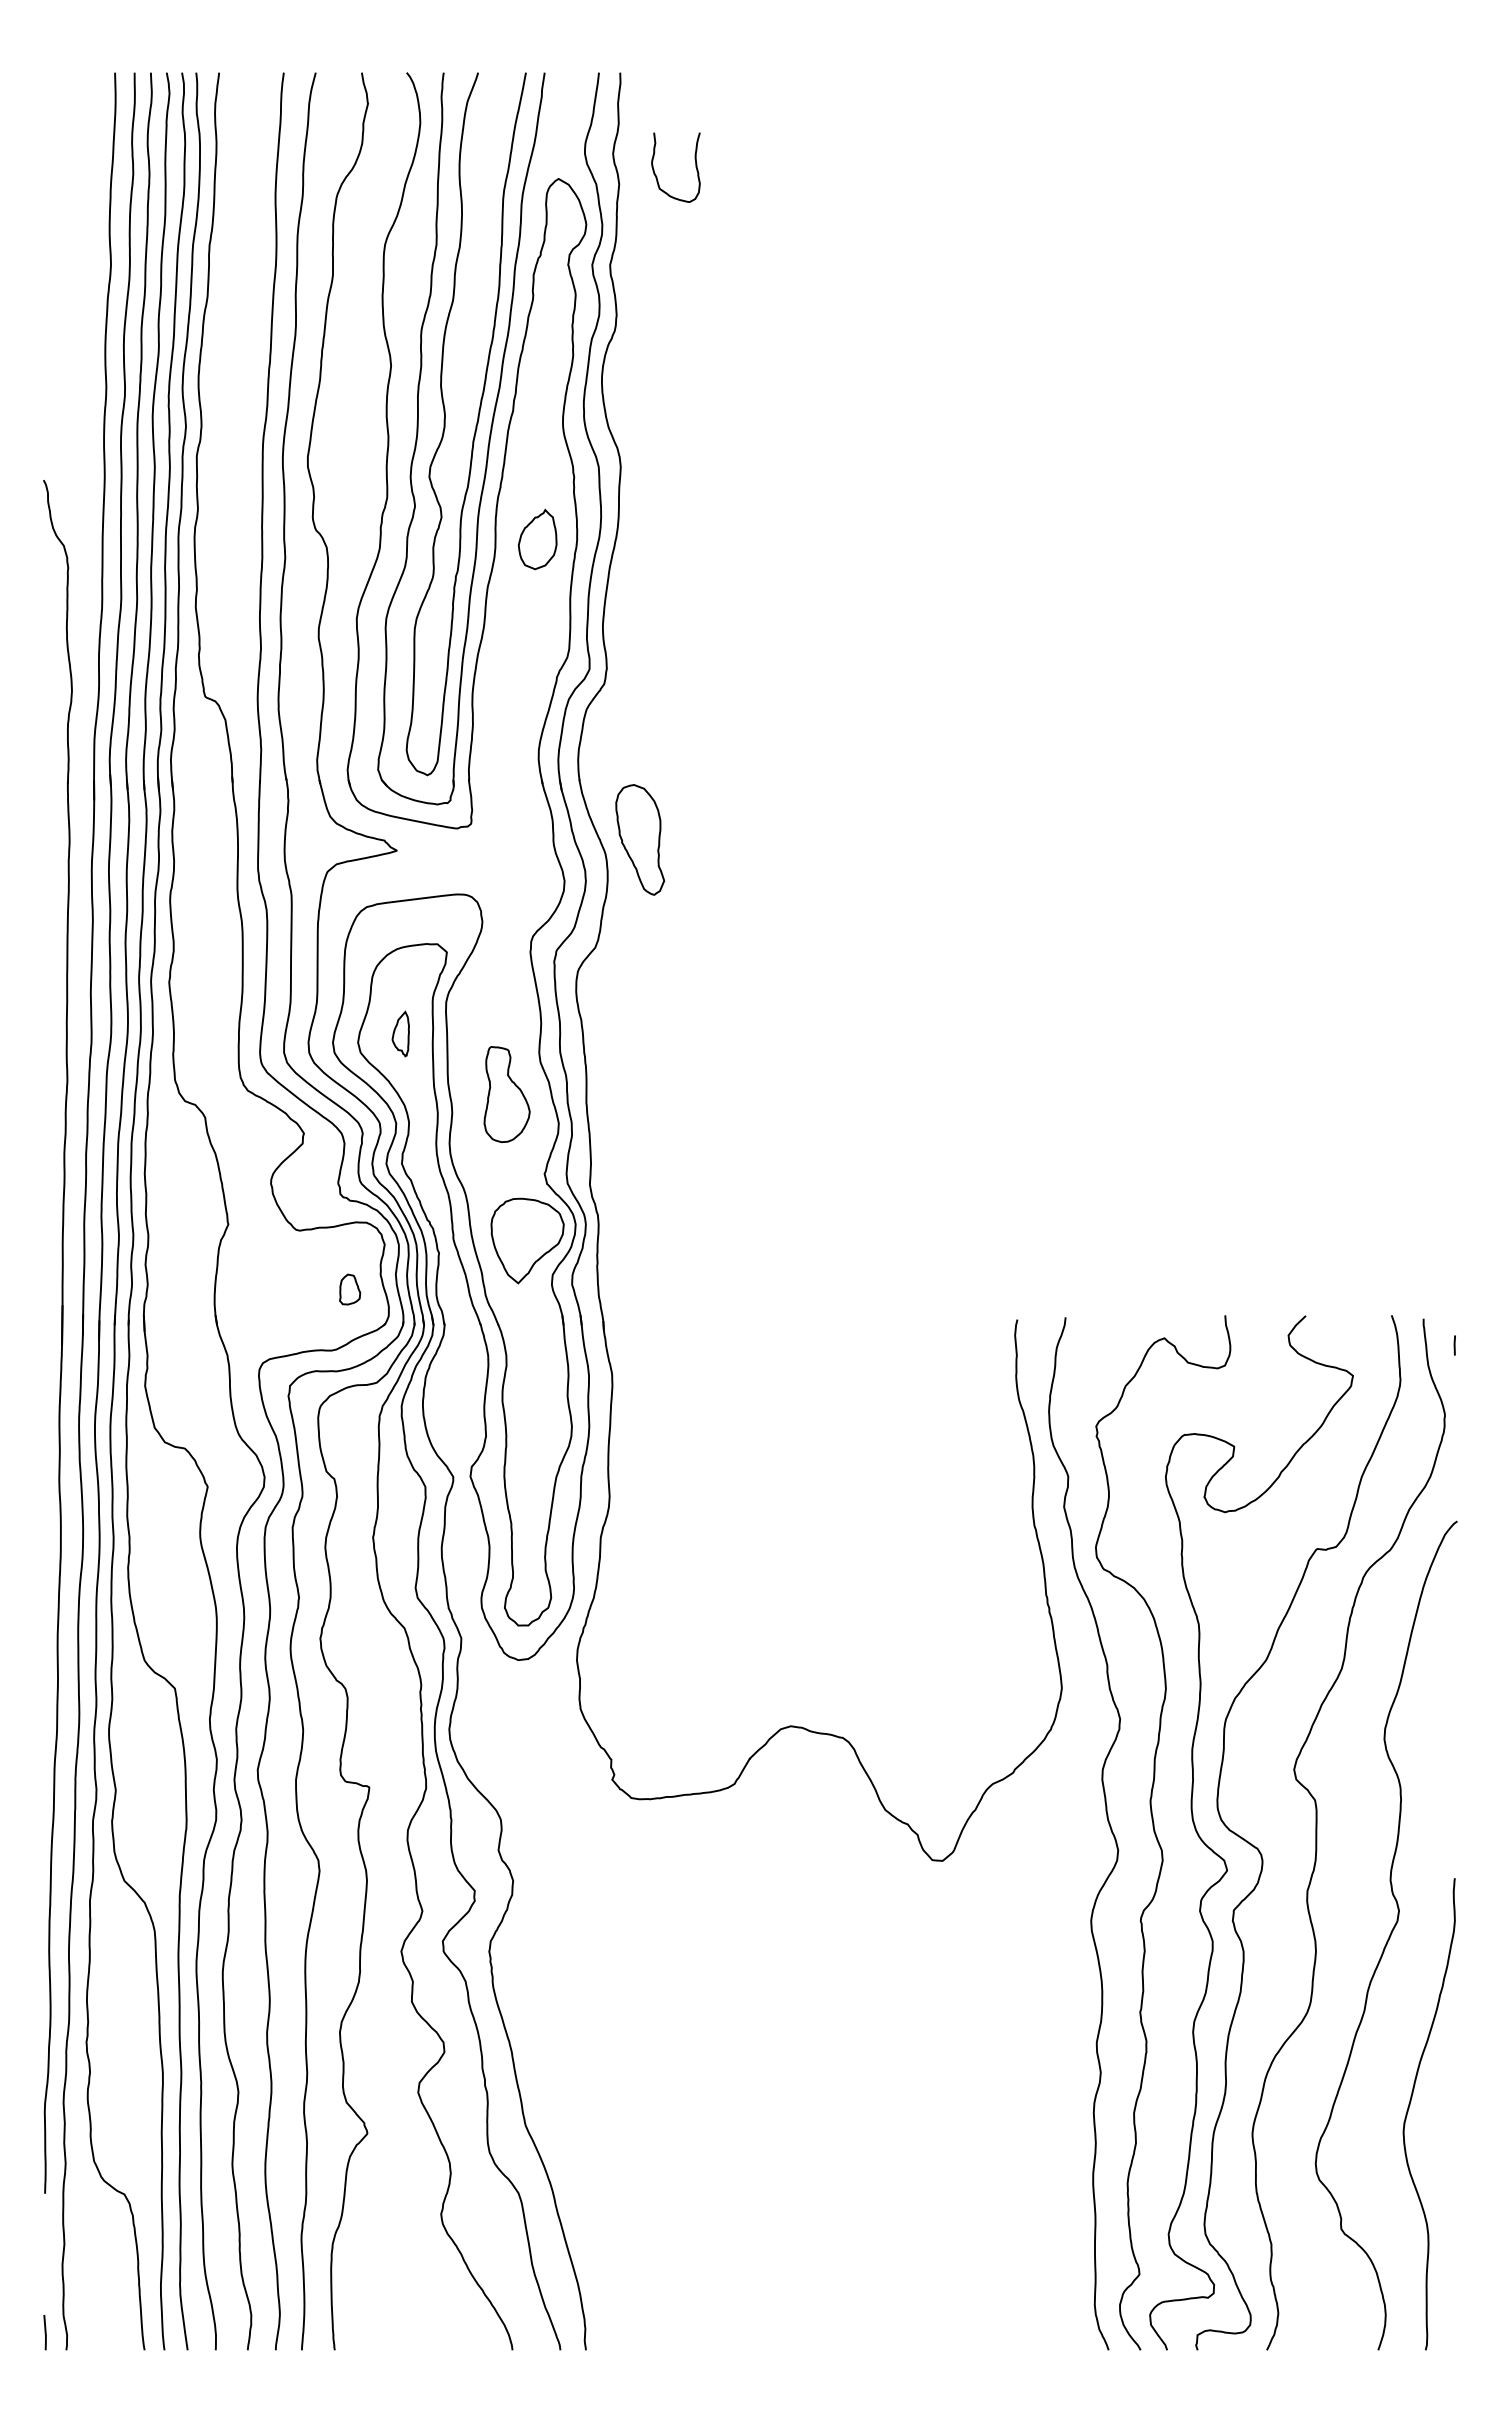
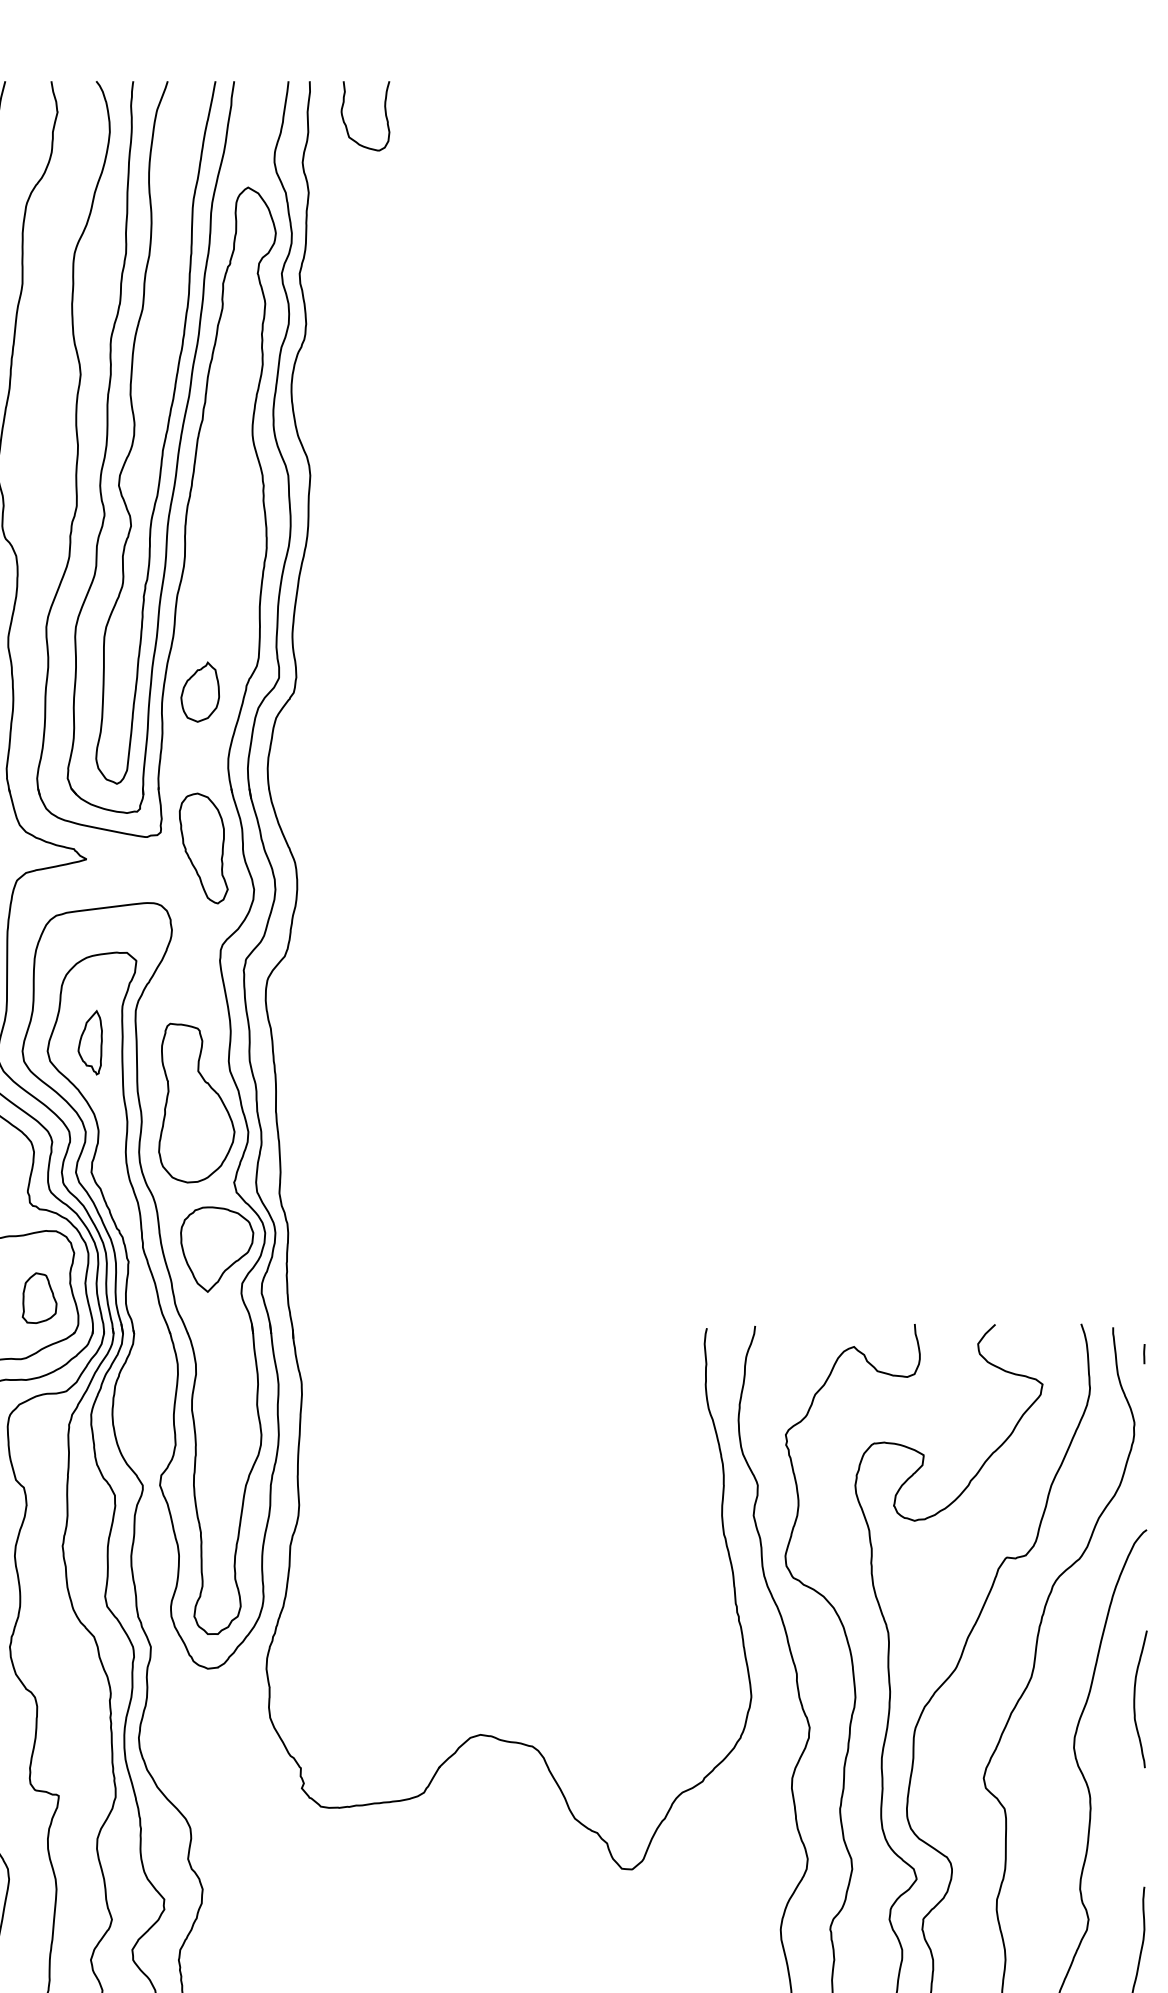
curve: (695, 167) -> (385, 116), moved
part: (537, 539) -> (200, 692), moved
part: (640, 839) -> (204, 848), moved
part: (400, 1033) -> (90, 1042), size x1.43
part: (506, 1094) -> (196, 1103), size x1.67
part: (349, 1289) -> (39, 1298), size x1.67
curve: (1445, 1690) -> (1135, 1699), added

